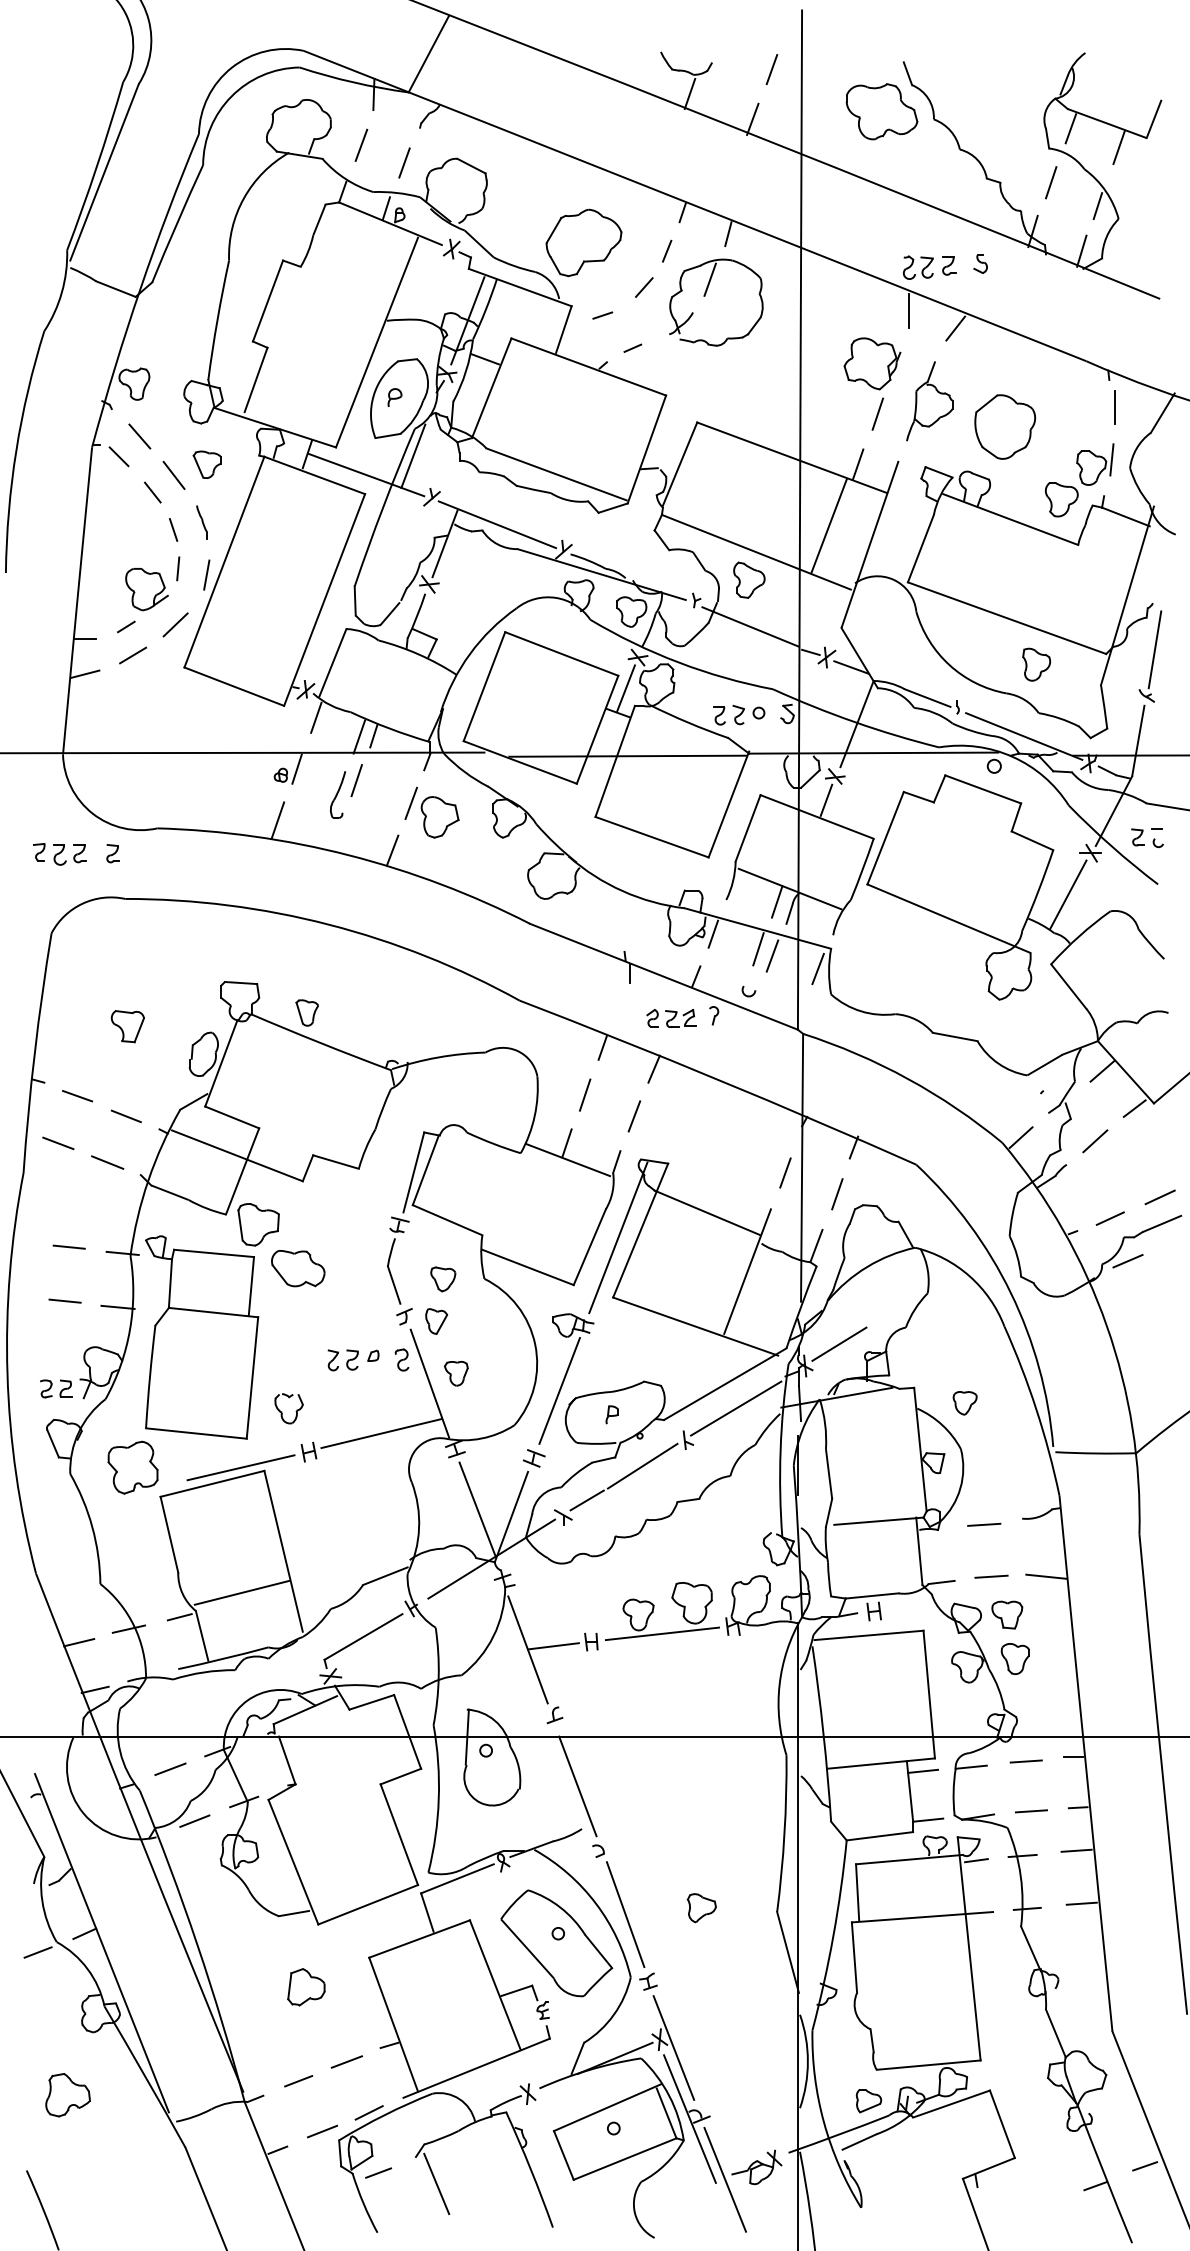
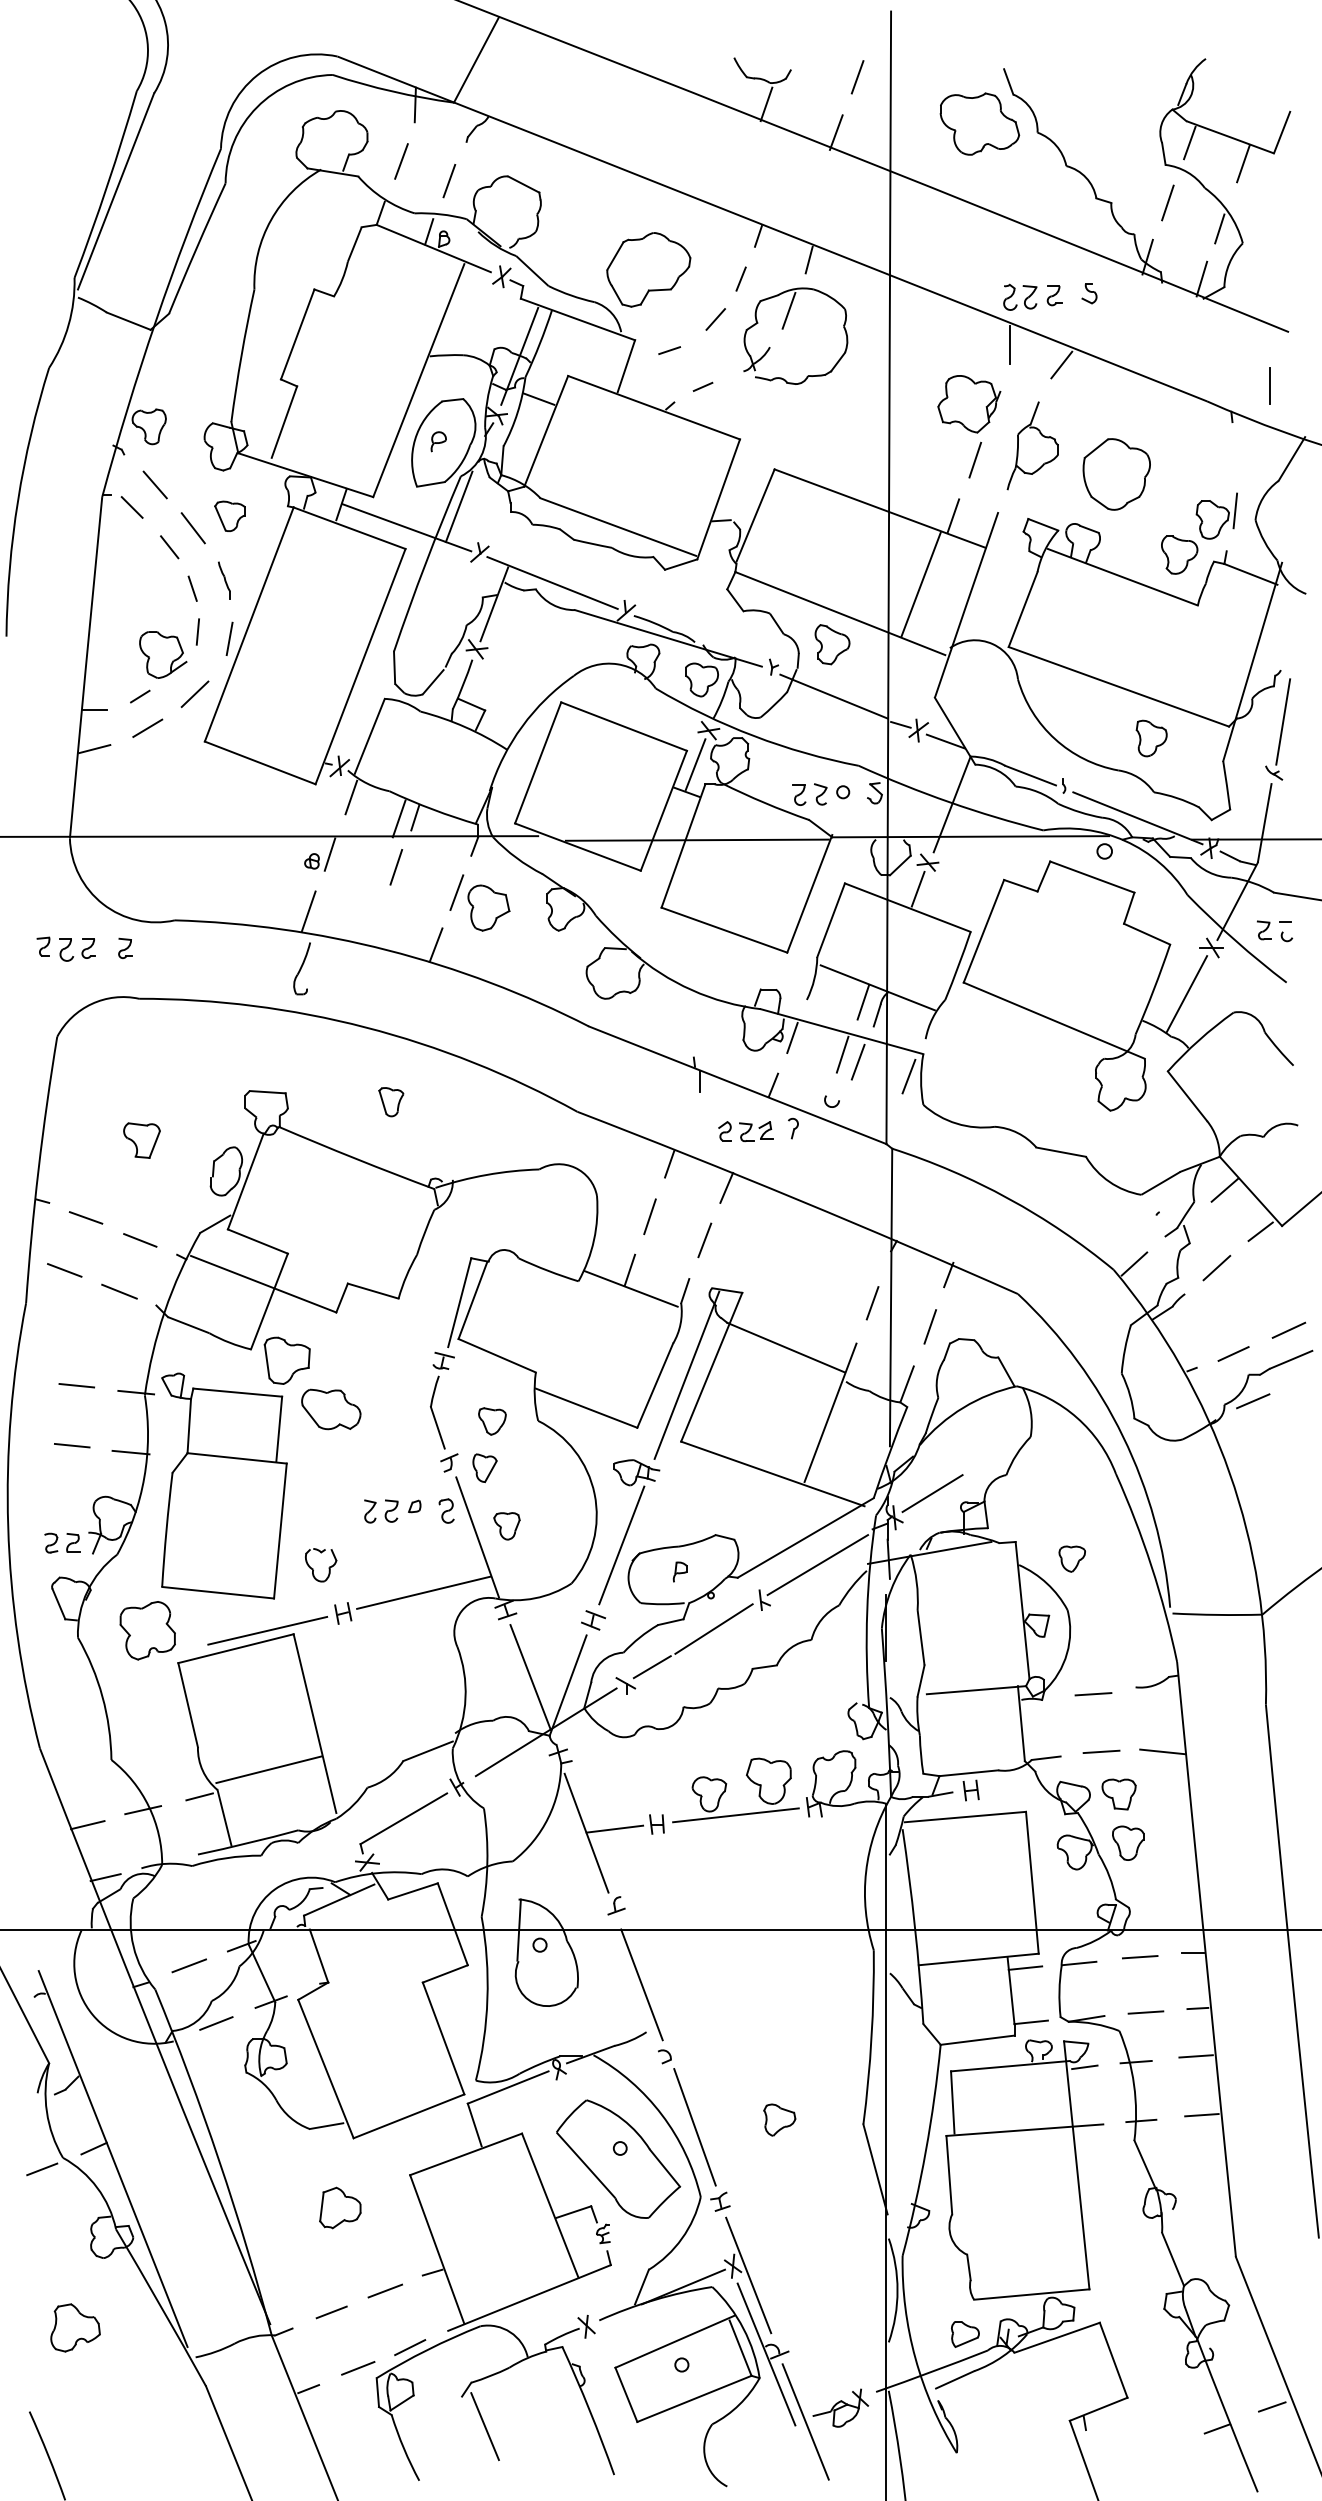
line: (1114, 407) -> (1270, 386), moved
part: (338, 794) -> (302, 968), moved
part: (306, 1012) -> (390, 1101), moved
line: (378, 2172) -> (420, 2413), removed

